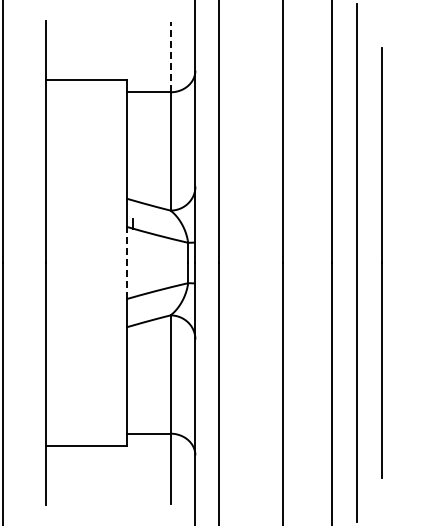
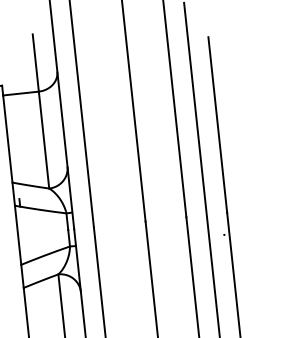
line: (170, 57) -> (35, 63), dashed -> solid
line: (126, 262) -> (17, 234), dashed -> solid

